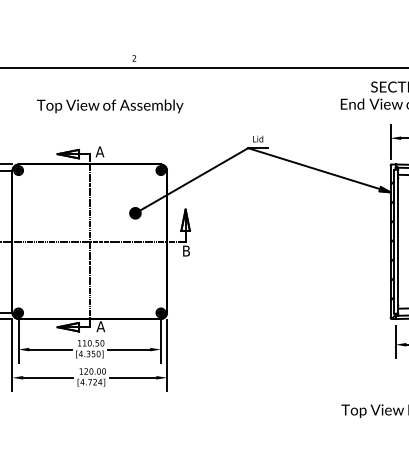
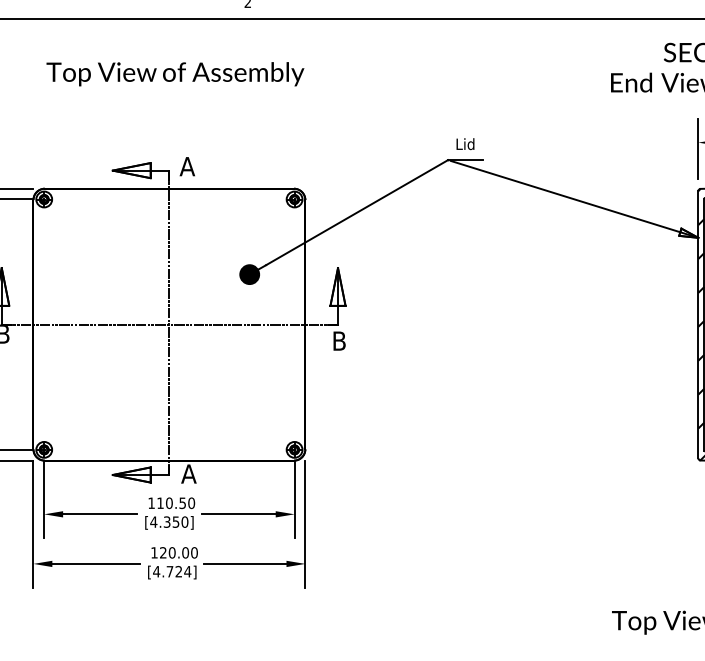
text: (110, 106) -> (175, 74), moved

